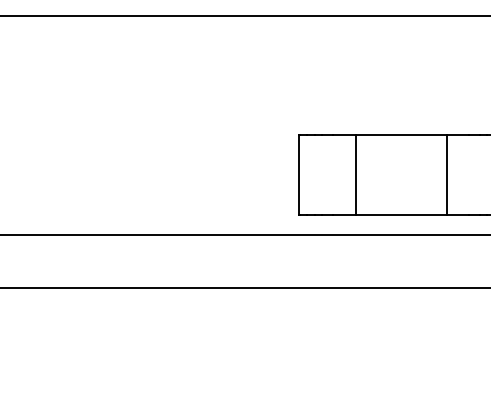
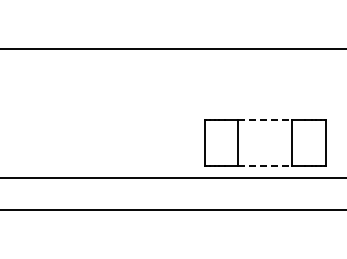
line: (401, 135) -> (265, 119), solid -> dashed
line: (401, 215) -> (265, 166), solid -> dashed

